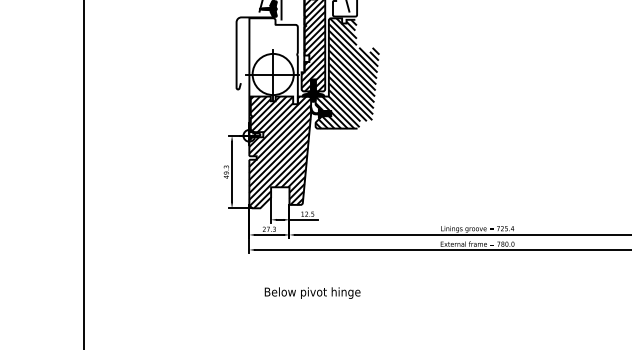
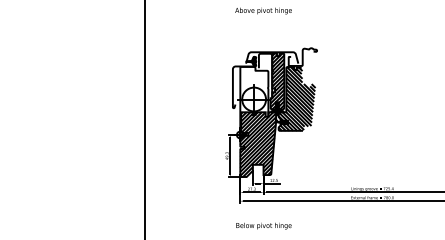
text: (311, 292) -> (263, 225), moved

